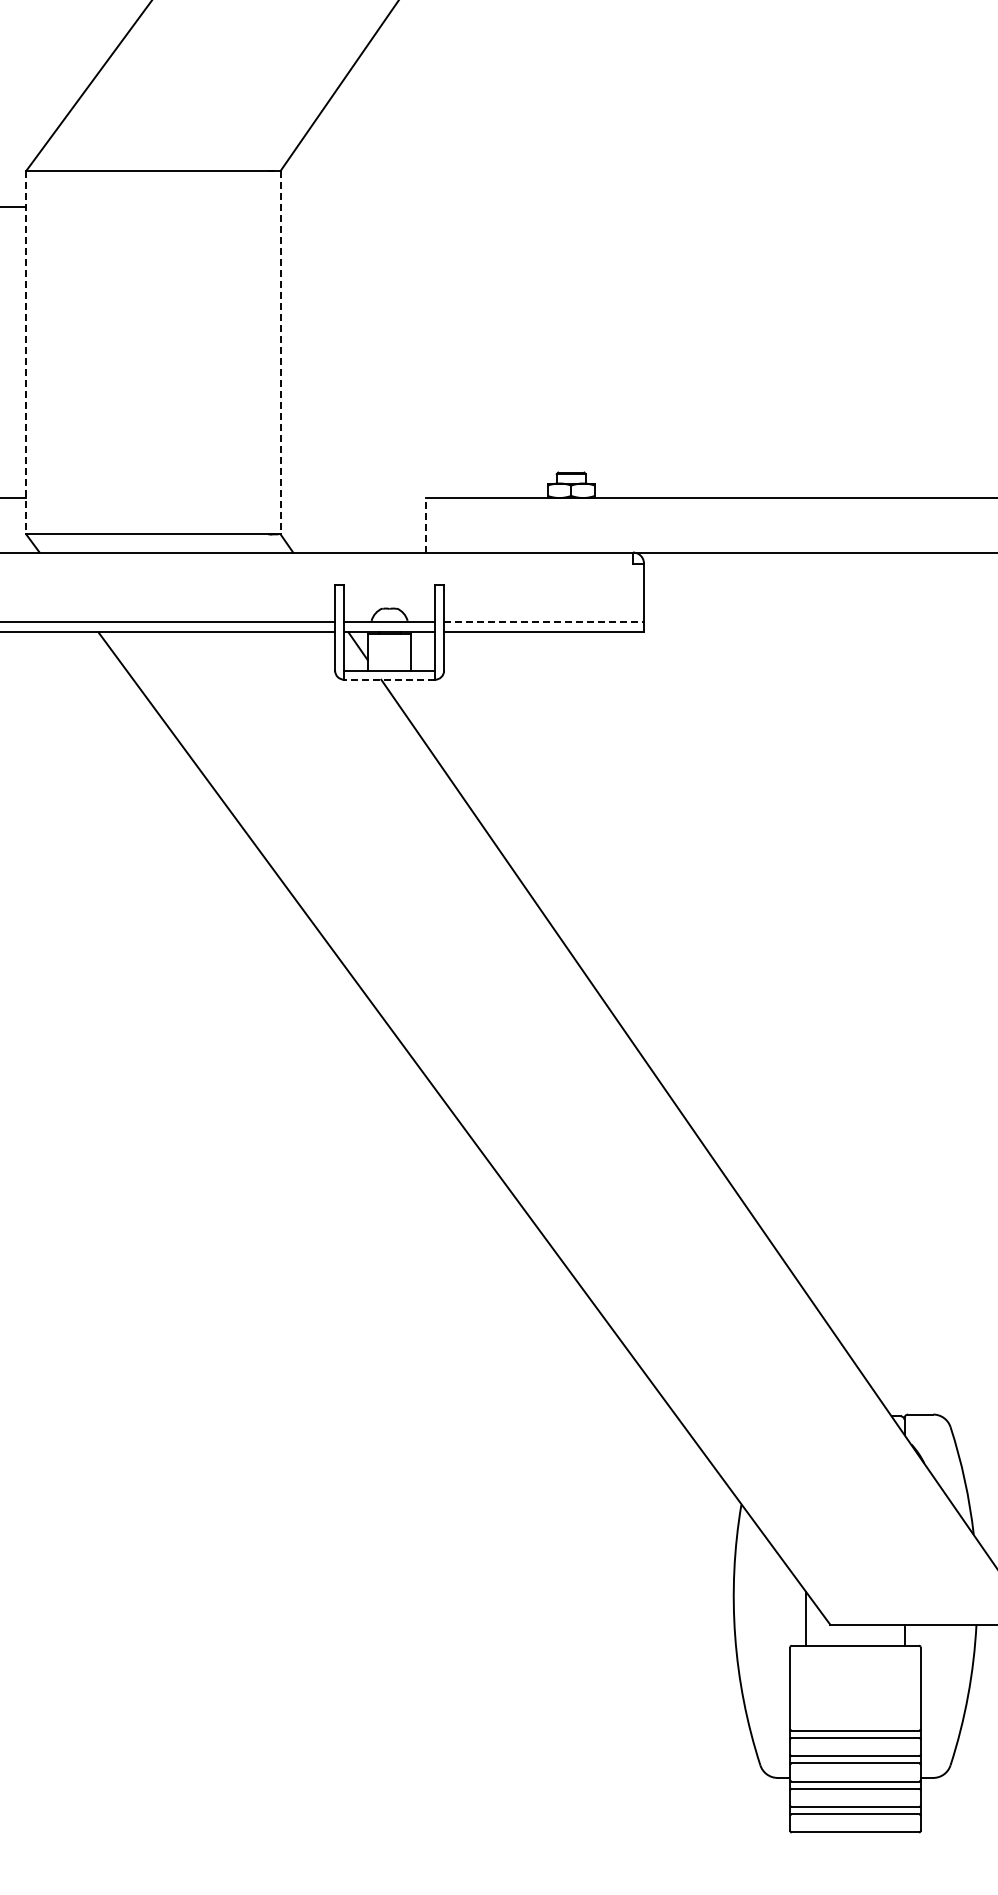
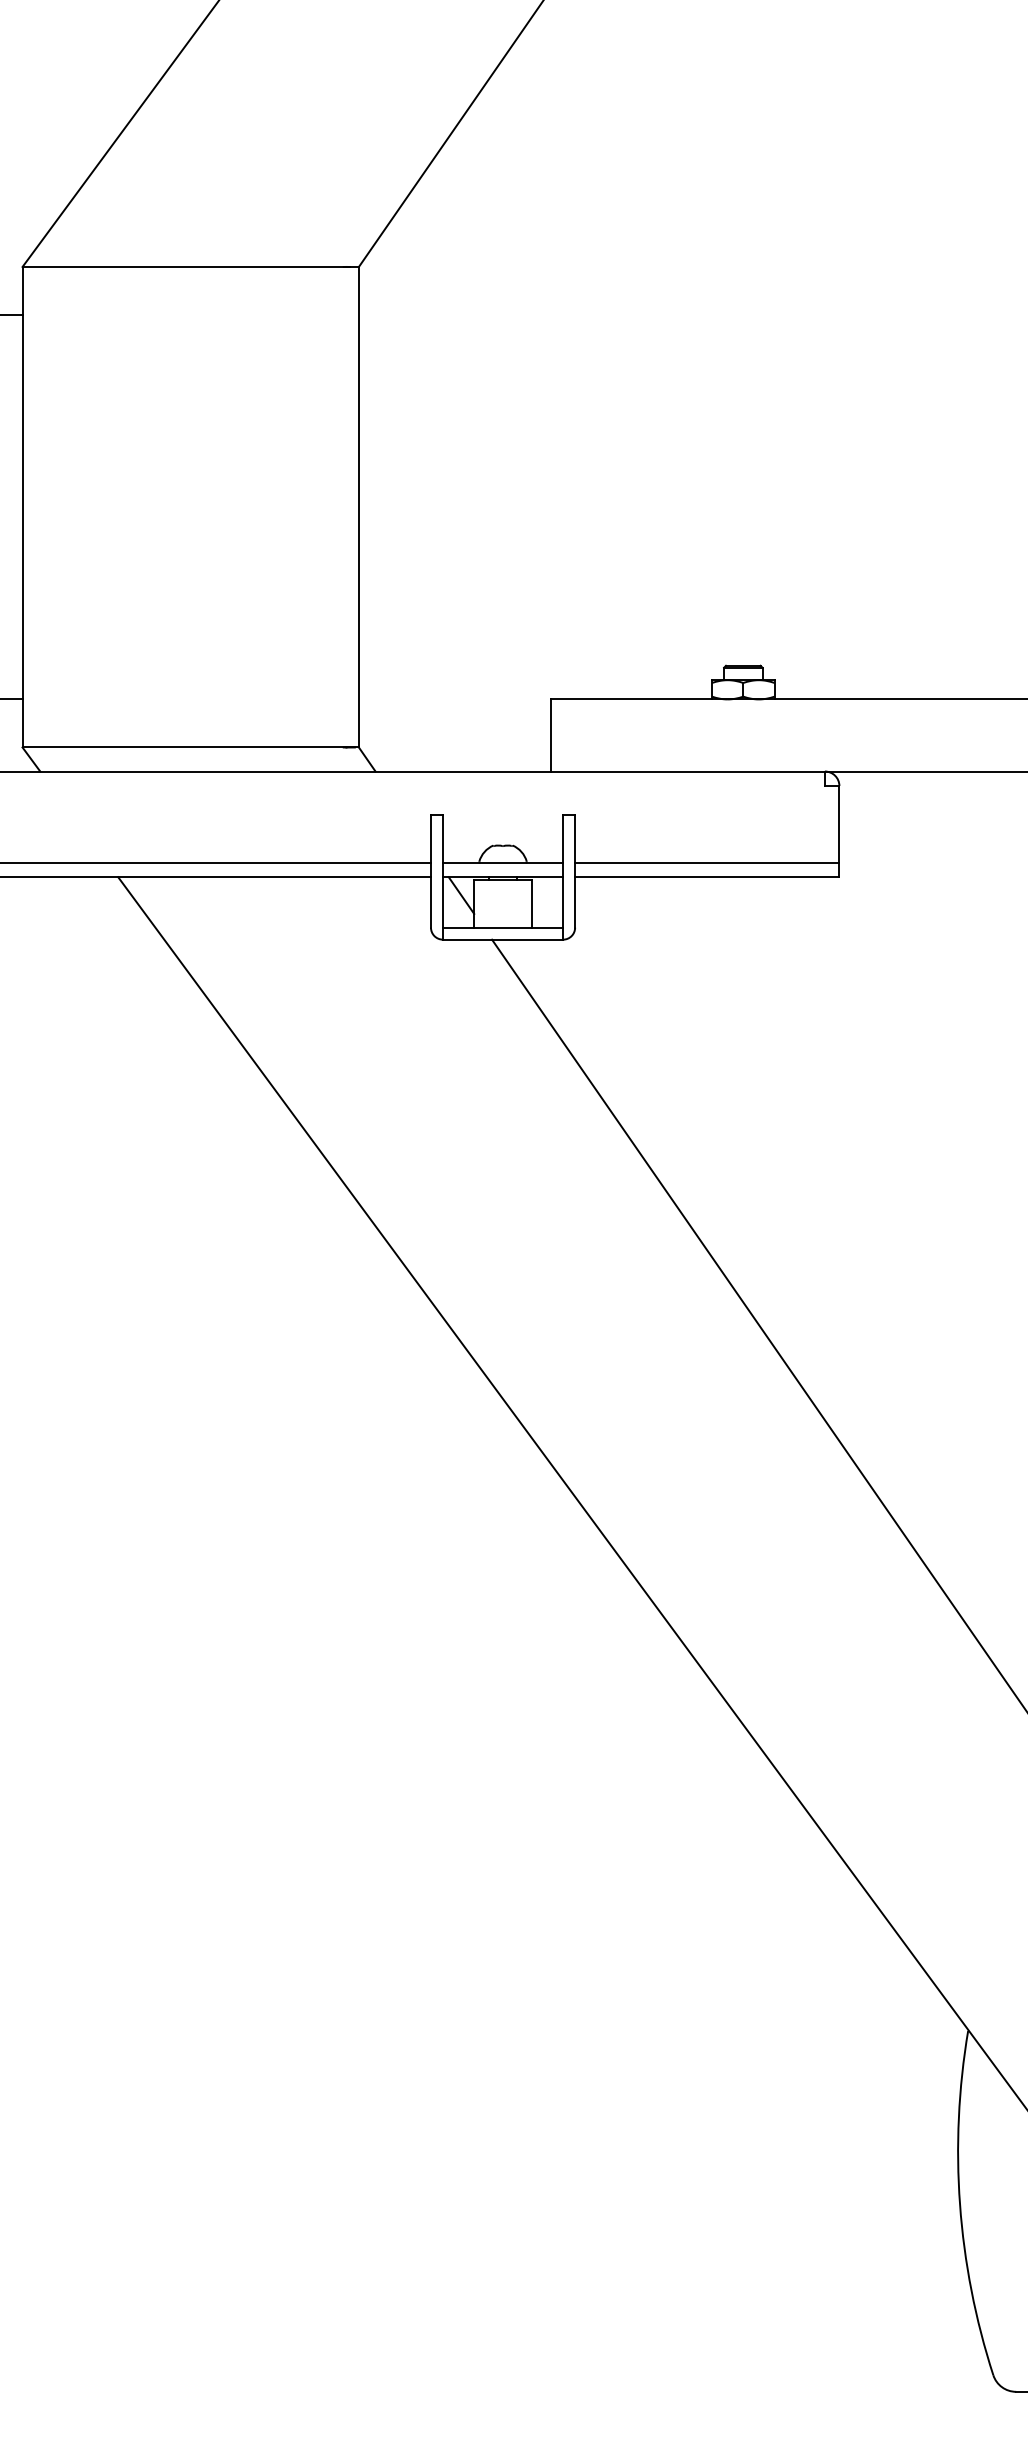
line: (26, 352) -> (22, 506), dashed -> solid
line: (280, 352) -> (358, 506), dashed -> solid
line: (425, 524) -> (550, 734), dashed -> solid
line: (544, 621) -> (707, 862), dashed -> solid
line: (389, 679) -> (502, 939), dashed -> solid

